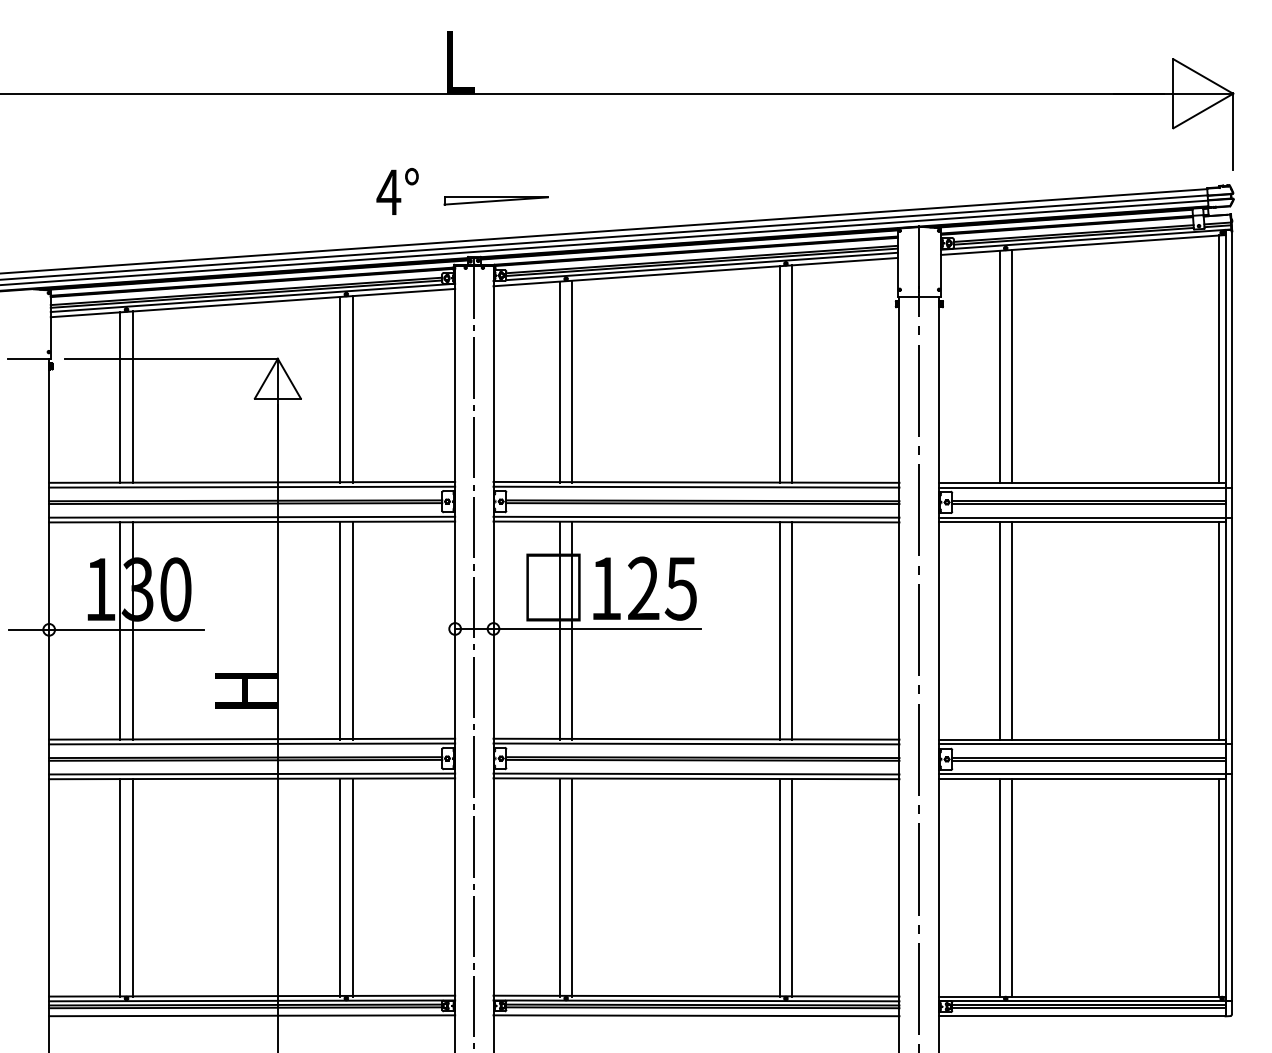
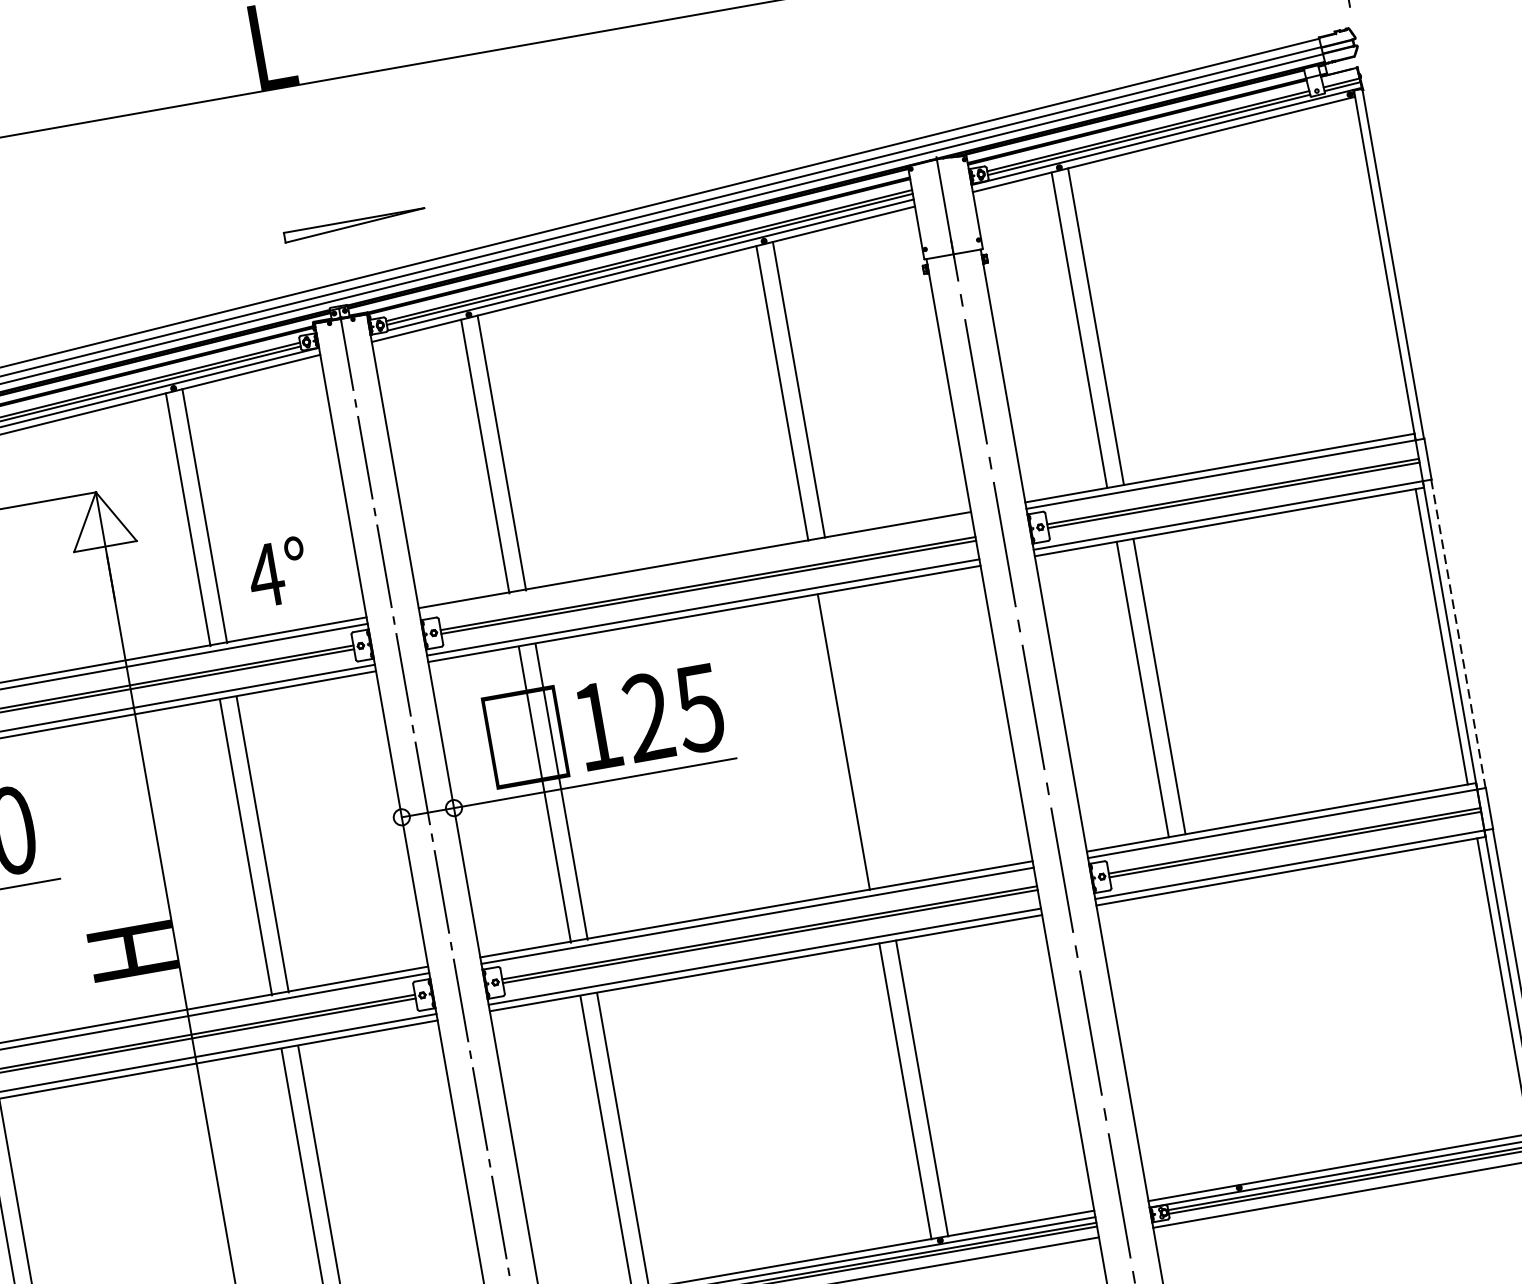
text: (397, 191) -> (277, 572), moved
line: (1219, 358) -> (1376, 266), removed
line: (696, 486) -> (695, 565), removed
line: (792, 630) -> (860, 738), removed
line: (1231, 631) -> (1458, 634), solid -> dashed
line: (999, 887) -> (1204, 1038), removed
line: (1011, 887) -> (1220, 1035), removed

